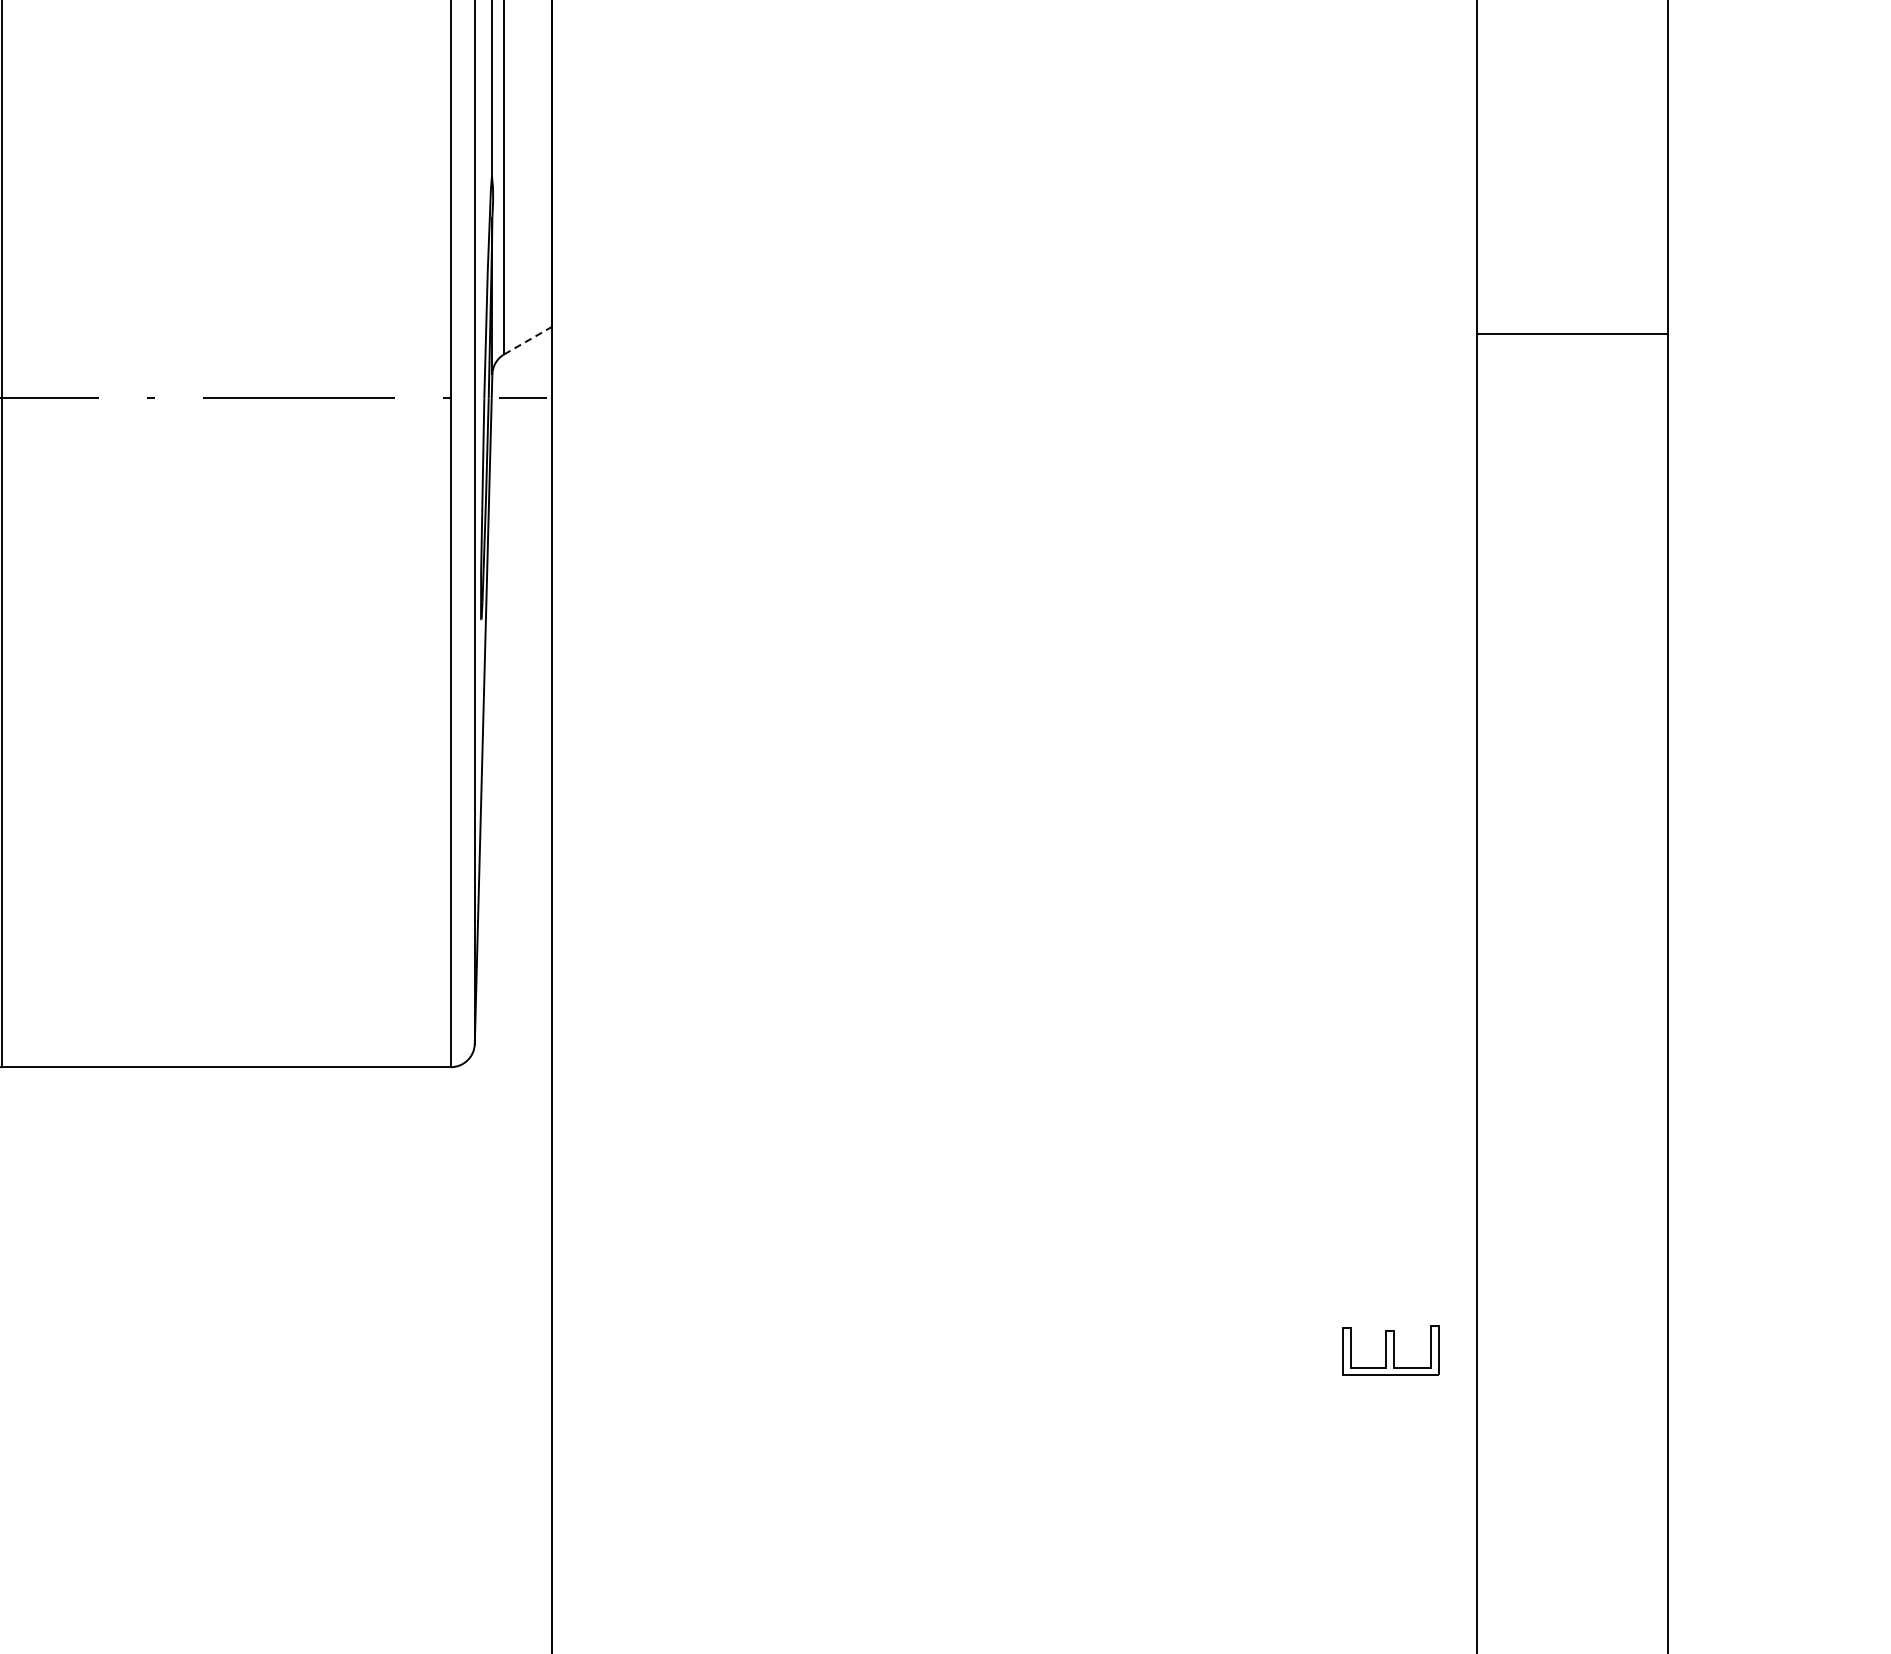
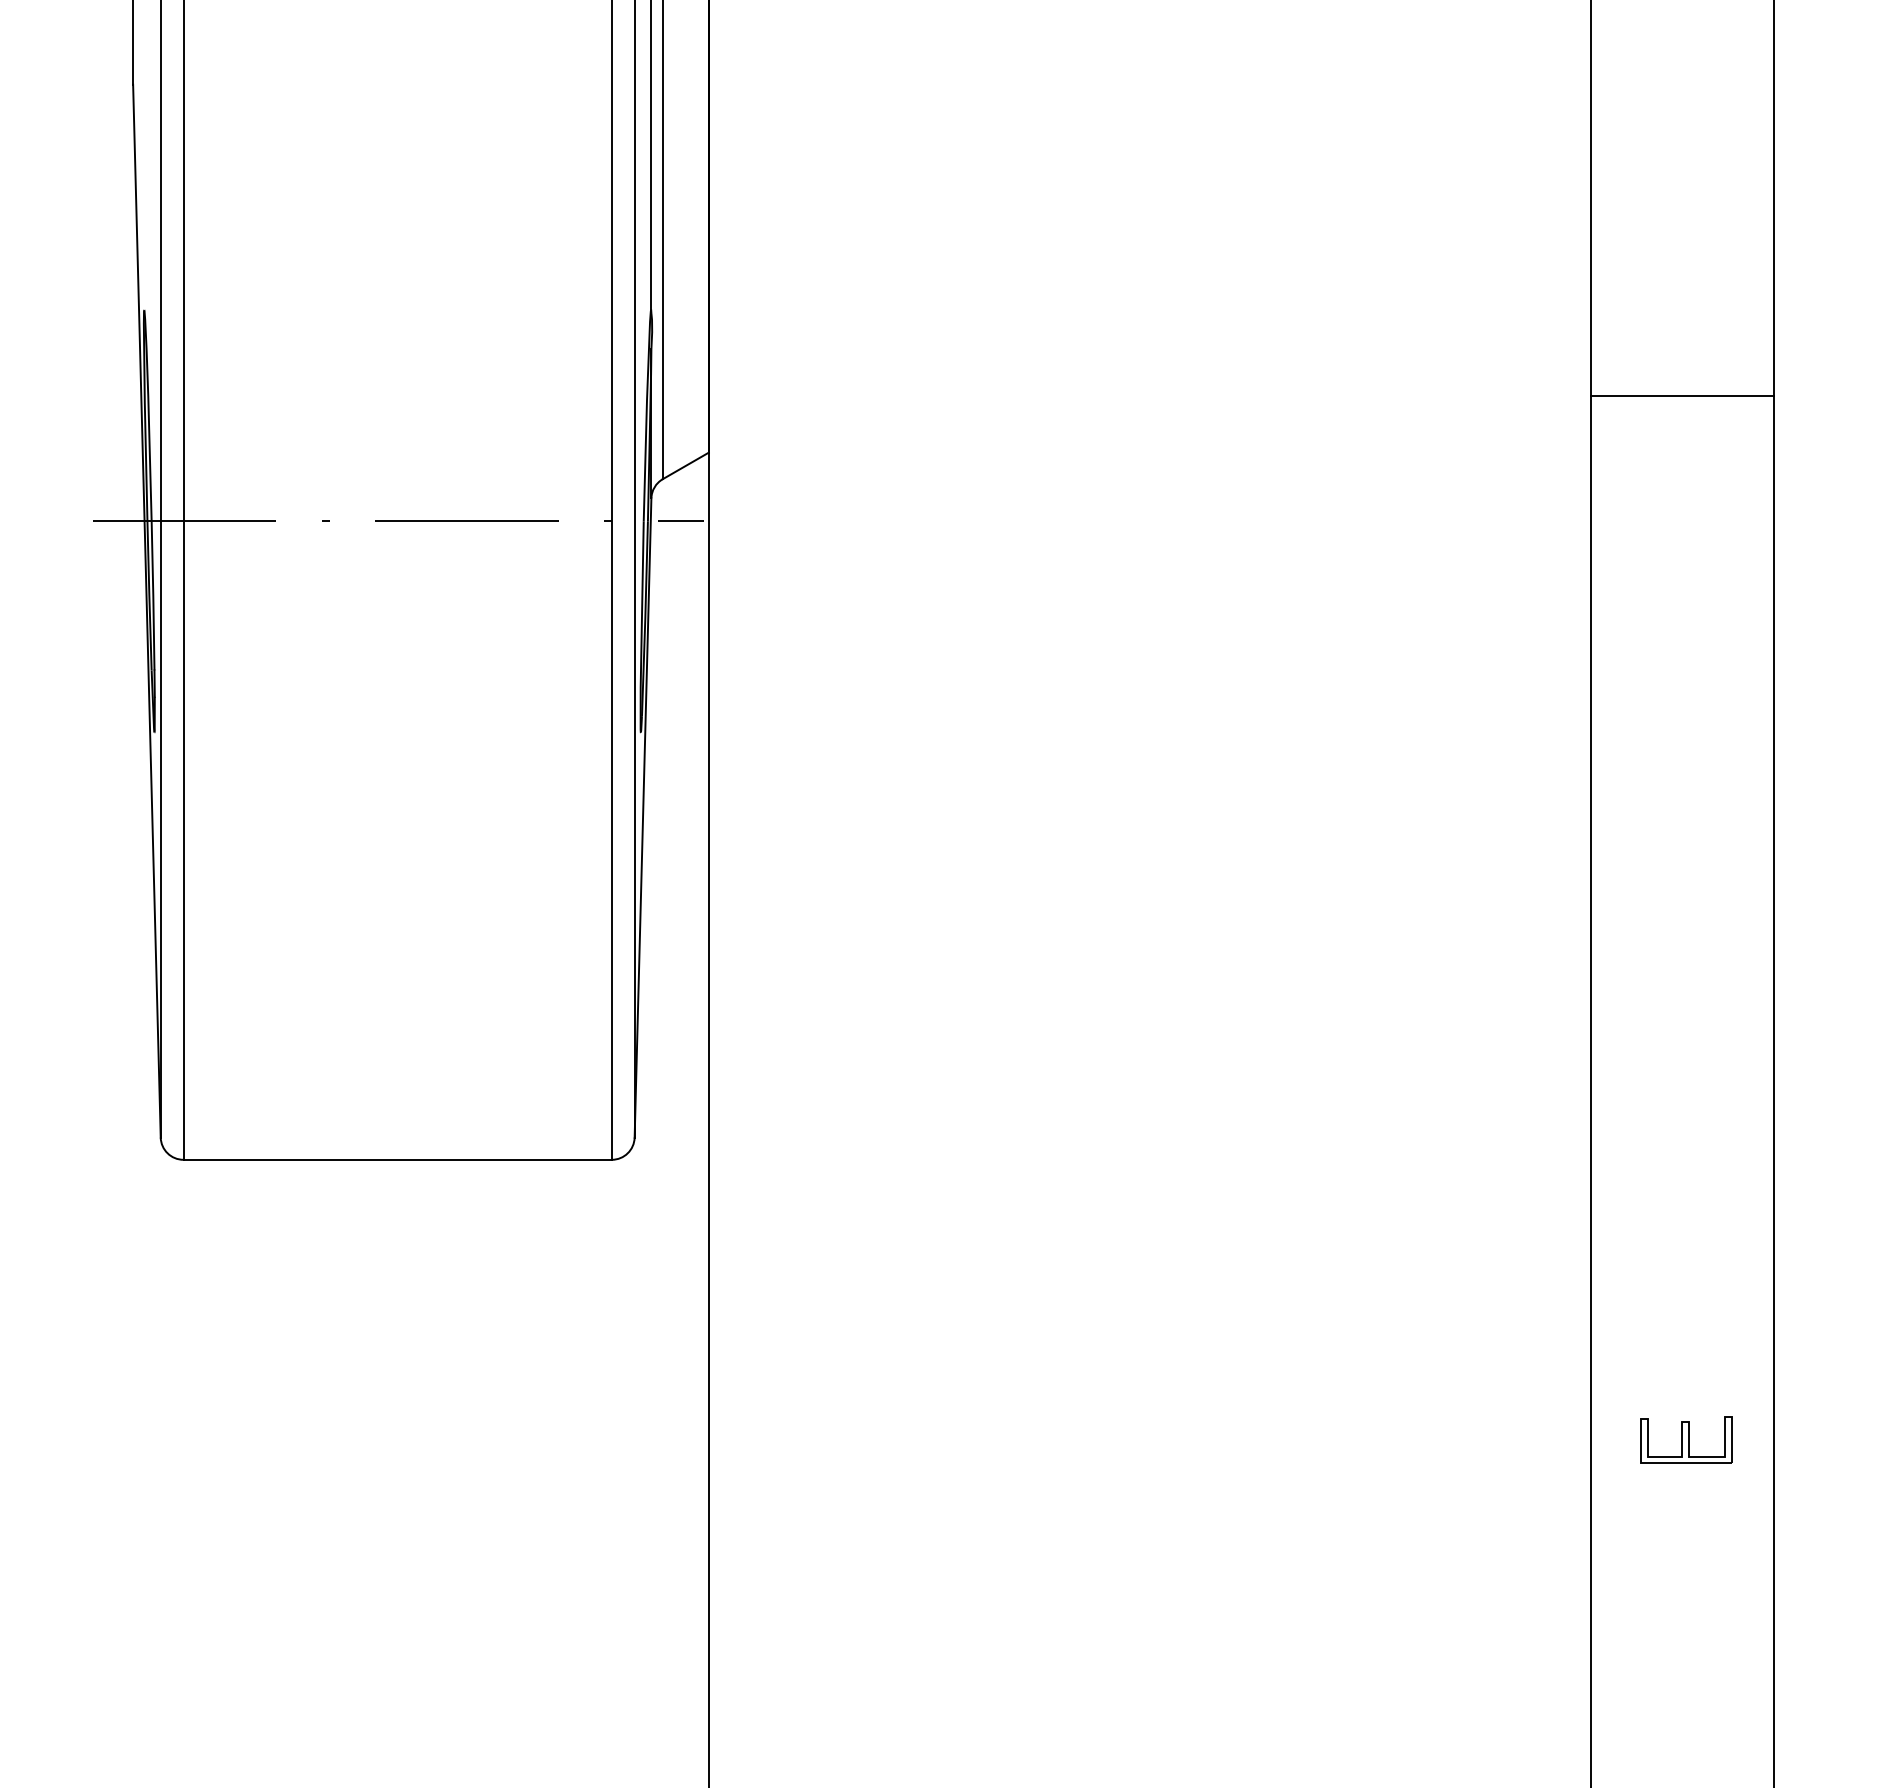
line: (1572, 333) -> (1682, 396), moved
line: (528, 340) -> (685, 465), dashed -> solid
part: (1391, 1349) -> (1686, 1439), moved

